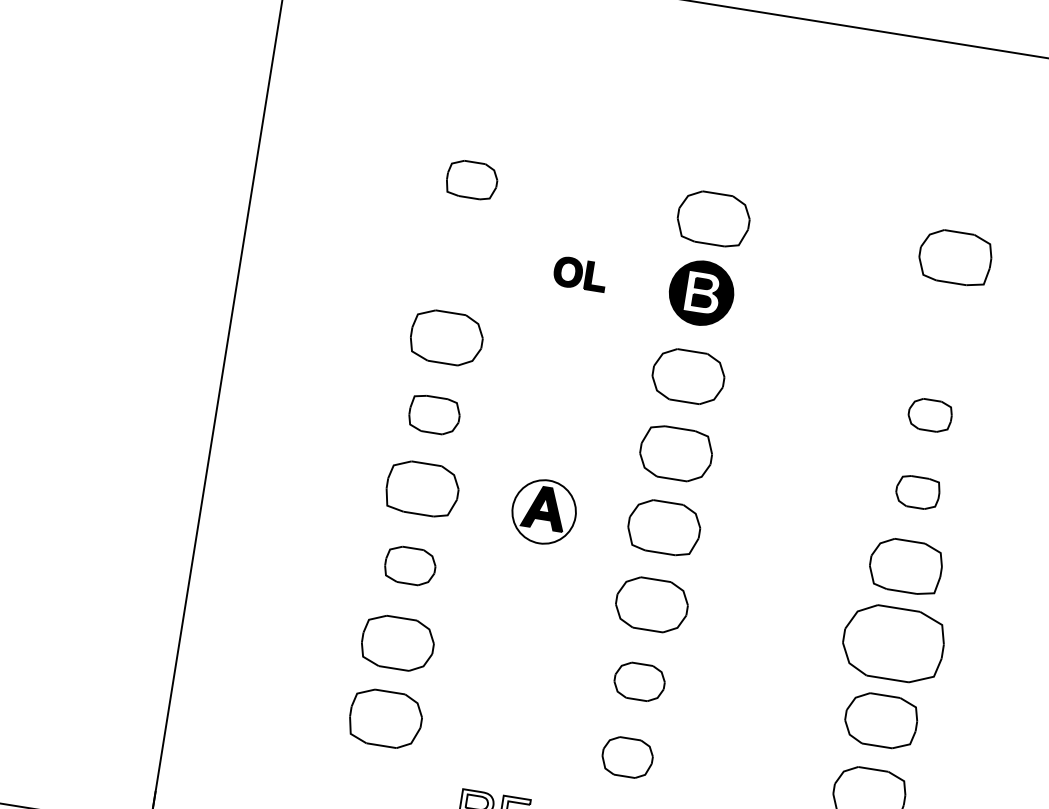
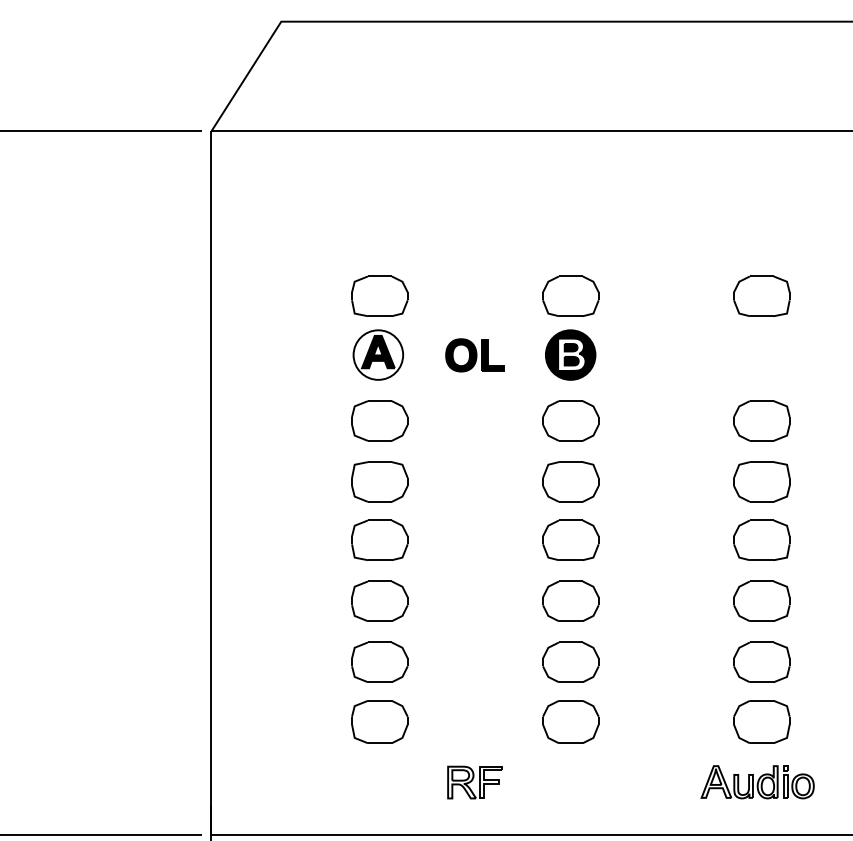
part: (471, 179) -> (379, 295), size x1.43
part: (579, 274) -> (474, 355), size x1.43
part: (434, 414) -> (379, 481), size x1.43
part: (929, 414) -> (761, 420), size x1.67
part: (917, 491) -> (761, 481), size x1.67
part: (544, 511) -> (378, 354), moved
part: (409, 564) -> (379, 600), size x1.43
part: (893, 642) -> (761, 600), size x0.71
part: (639, 680) -> (570, 661), size x1.43
part: (627, 756) -> (570, 721), size x1.43

